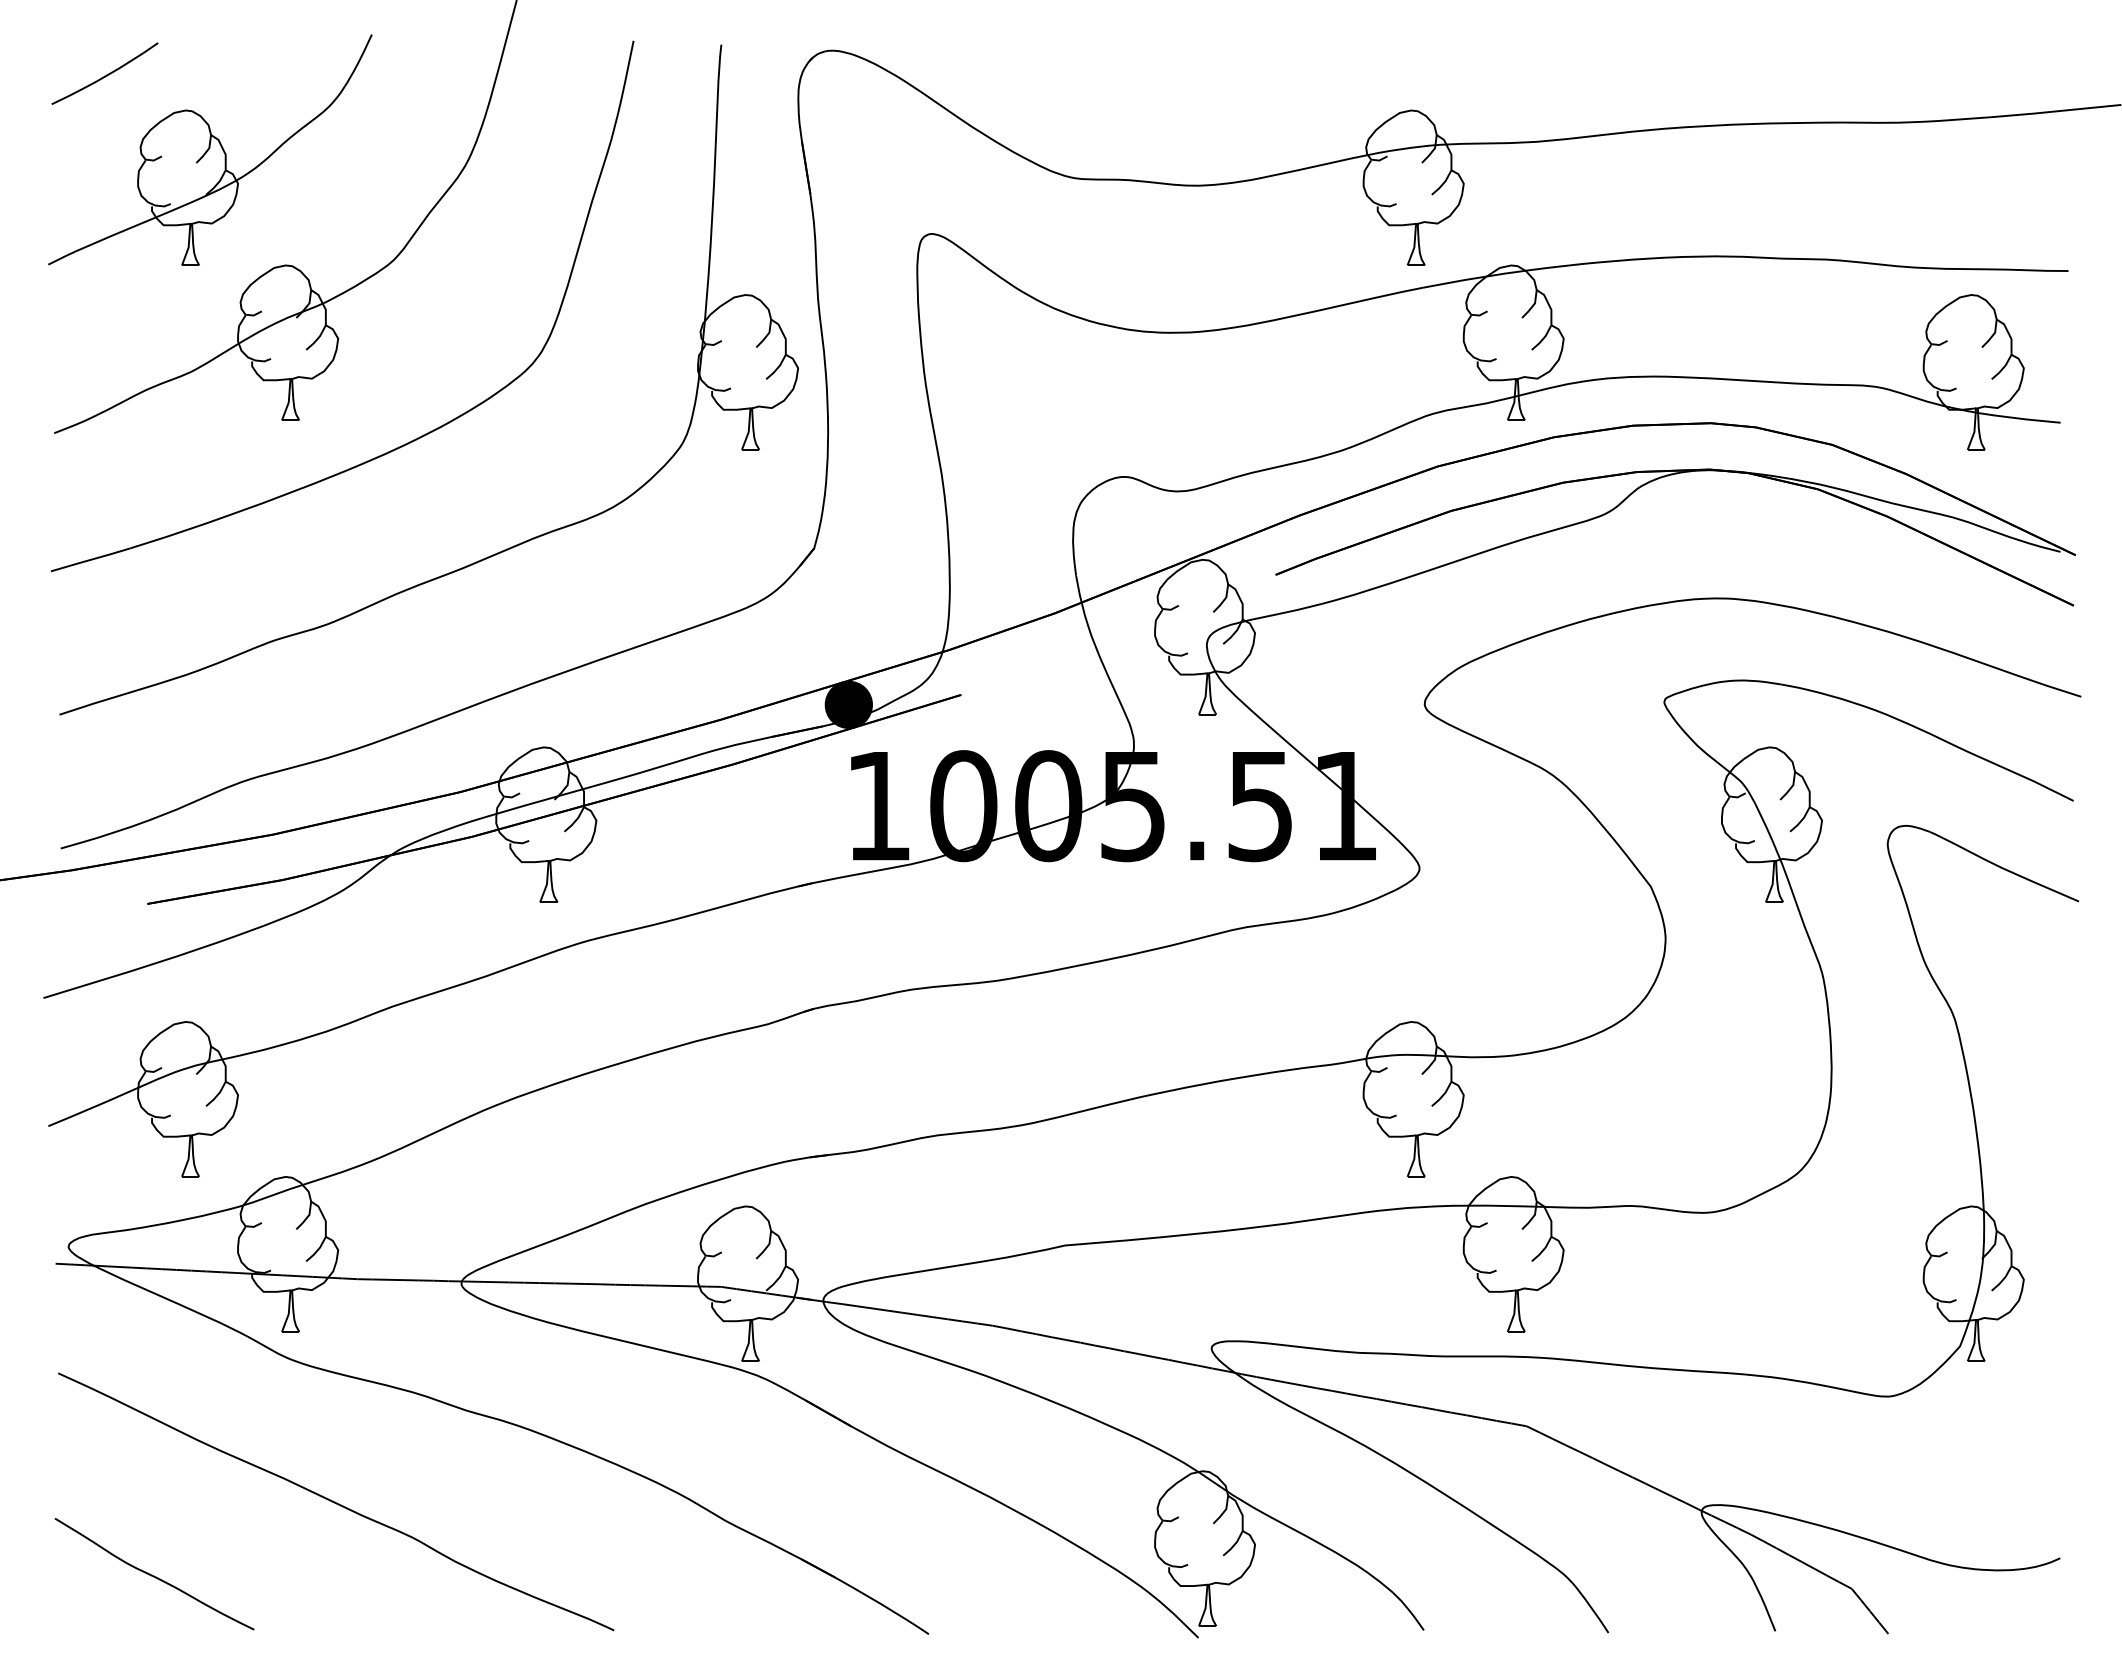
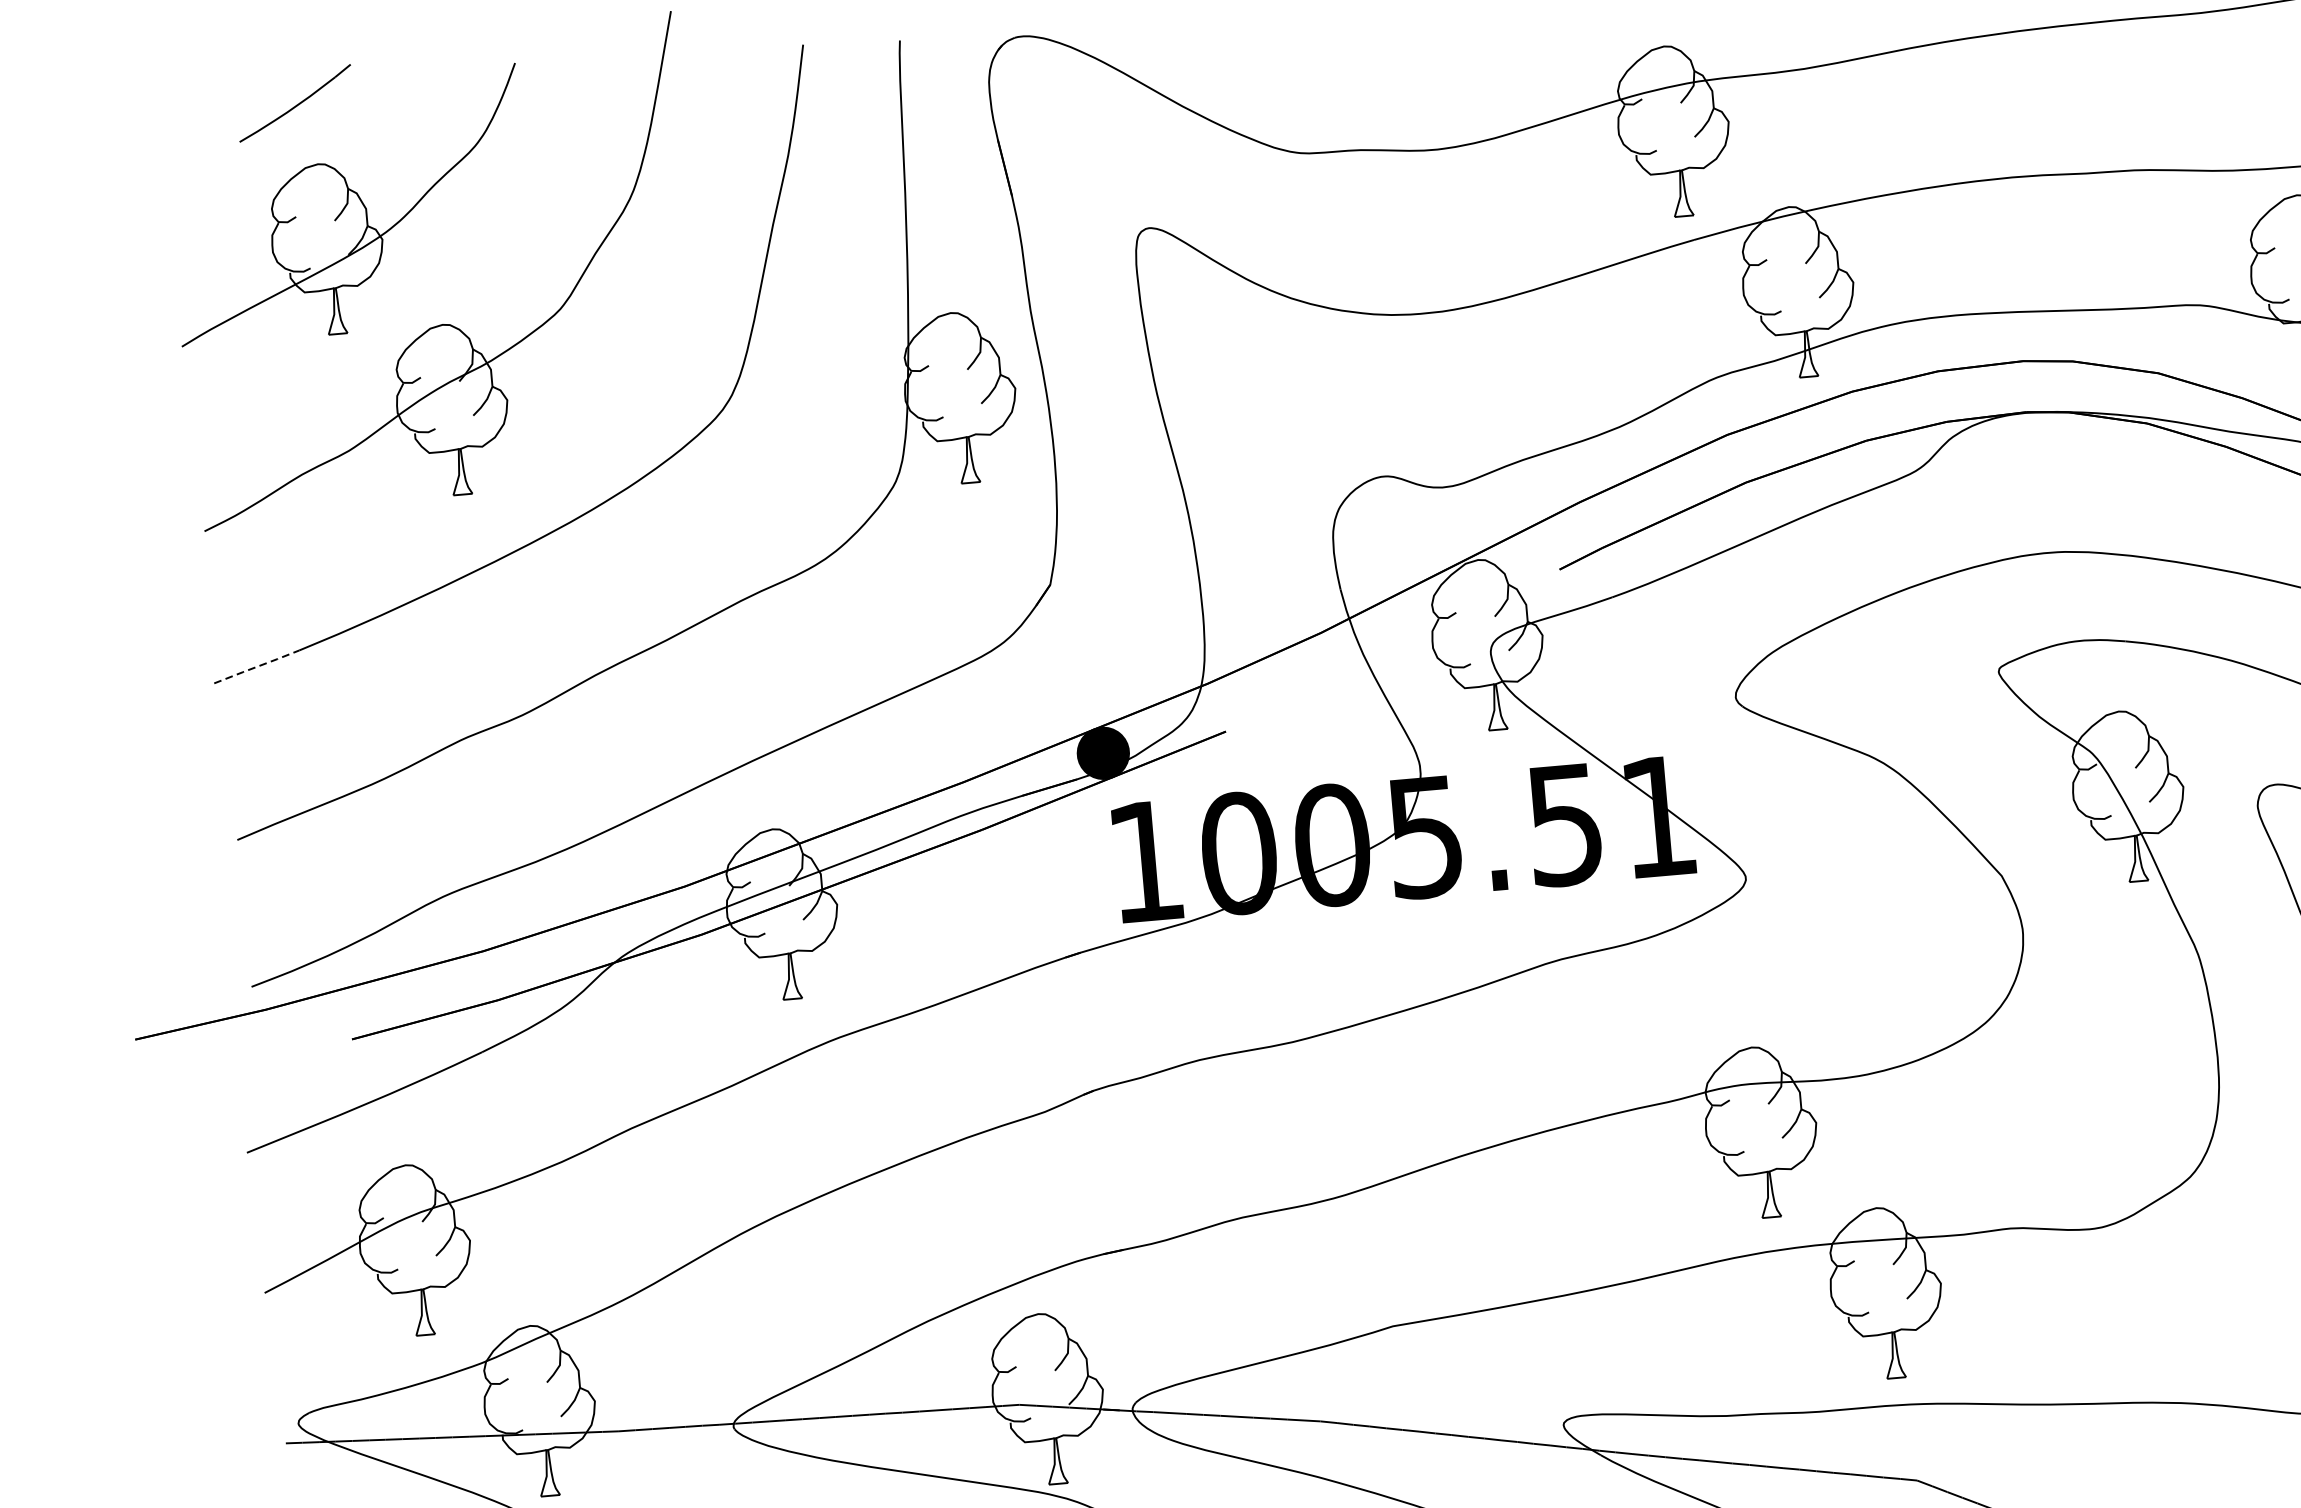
part: (104, 73) -> (294, 103), moved
line: (91, 559) -> (257, 666), solid -> dashed

